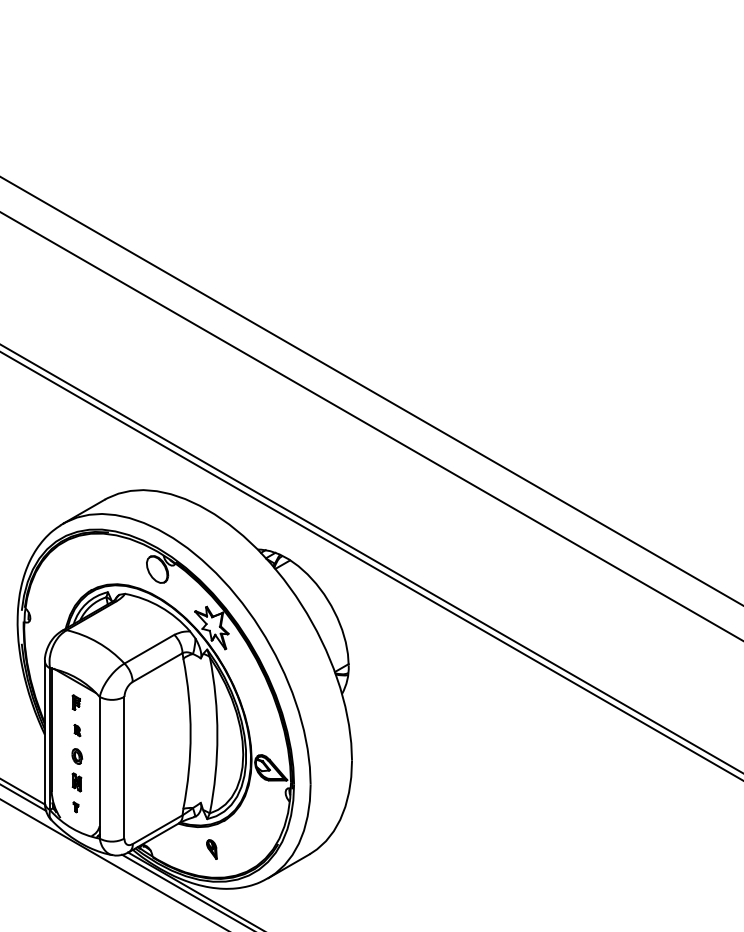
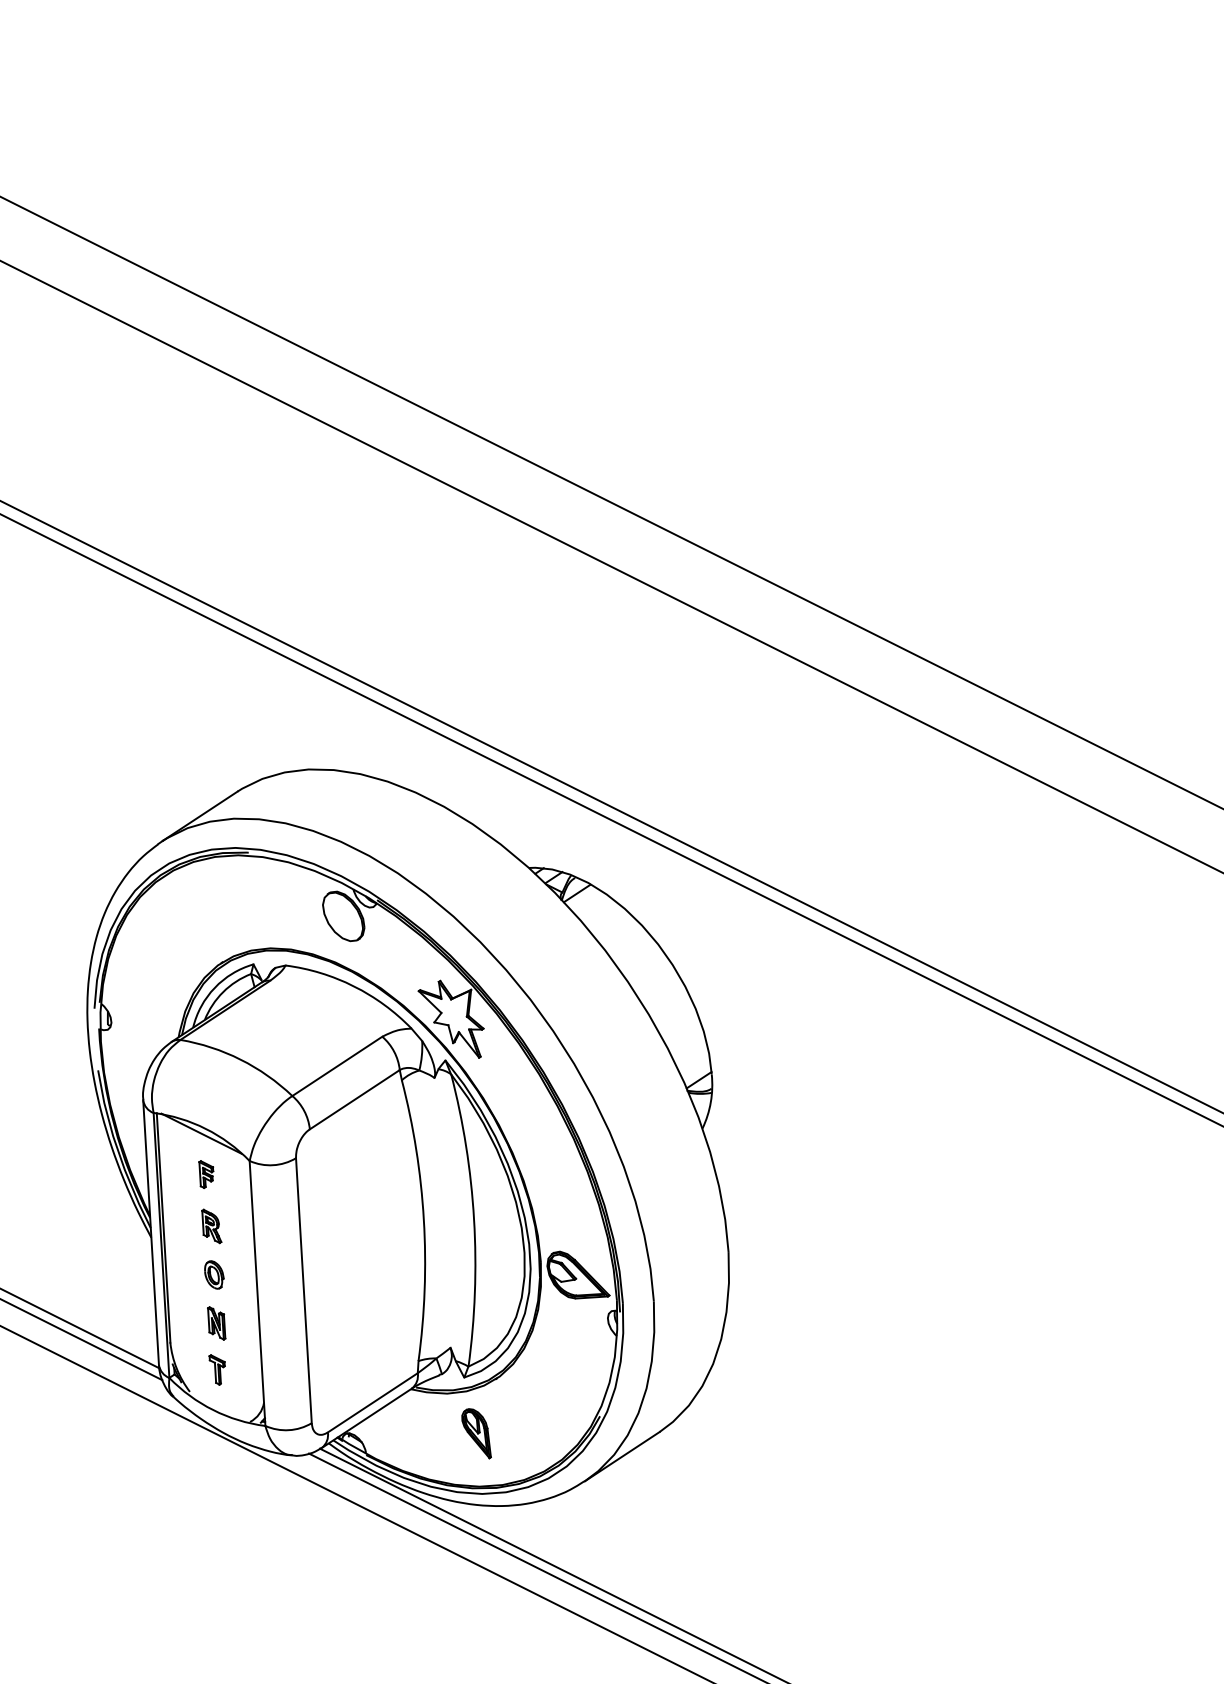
part: (77, 730) -> (211, 1226), size x1.67
part: (75, 807) -> (216, 1370), size x1.67
part: (211, 849) -> (475, 1433), size x1.43

